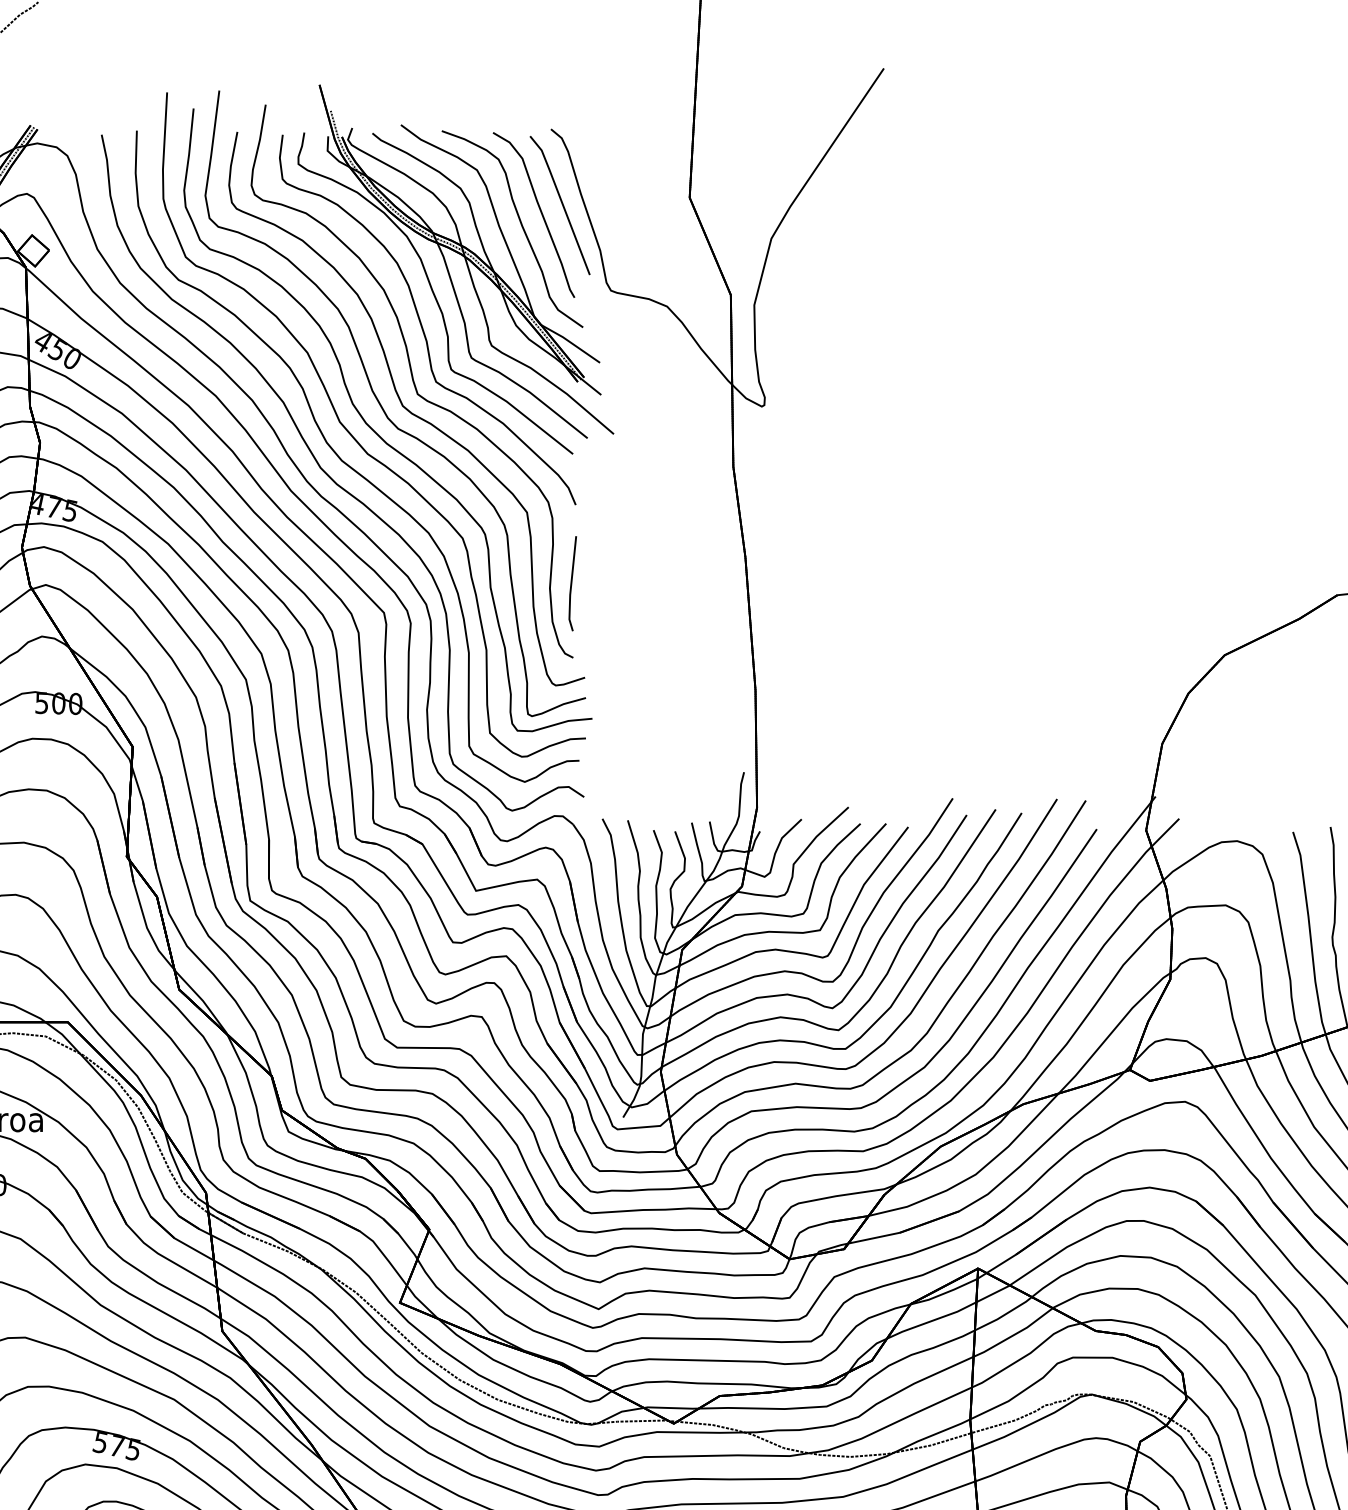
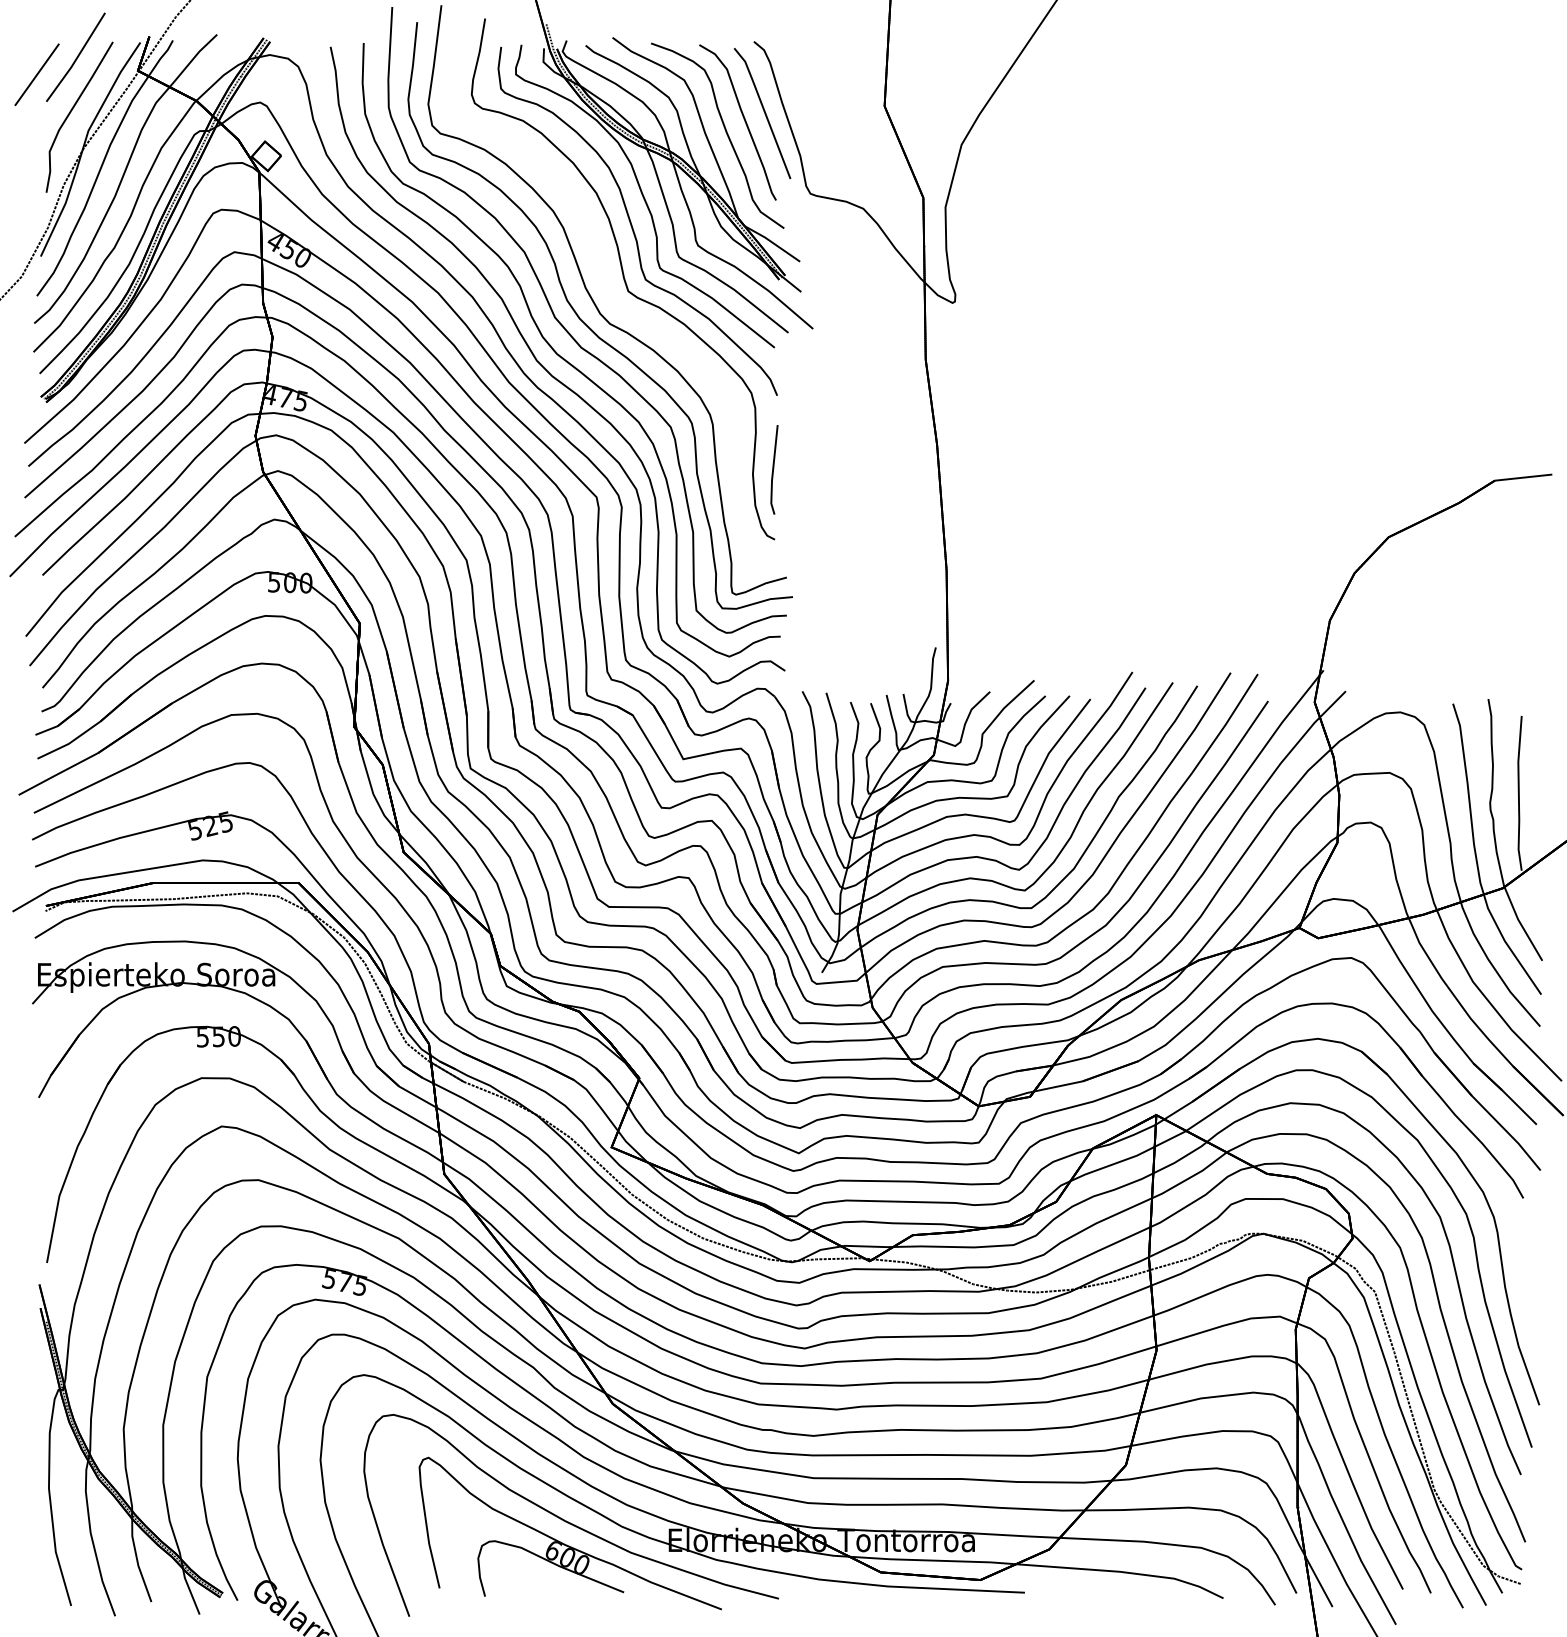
curve: (406, 409) -> (617, 305), removed

